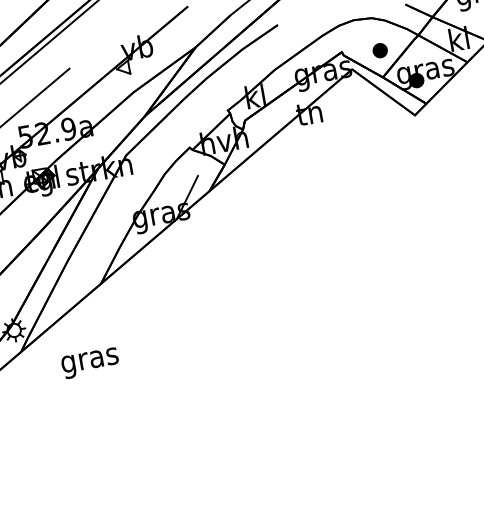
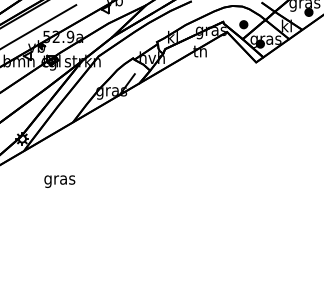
text: (89, 363) -> (59, 181), moved

